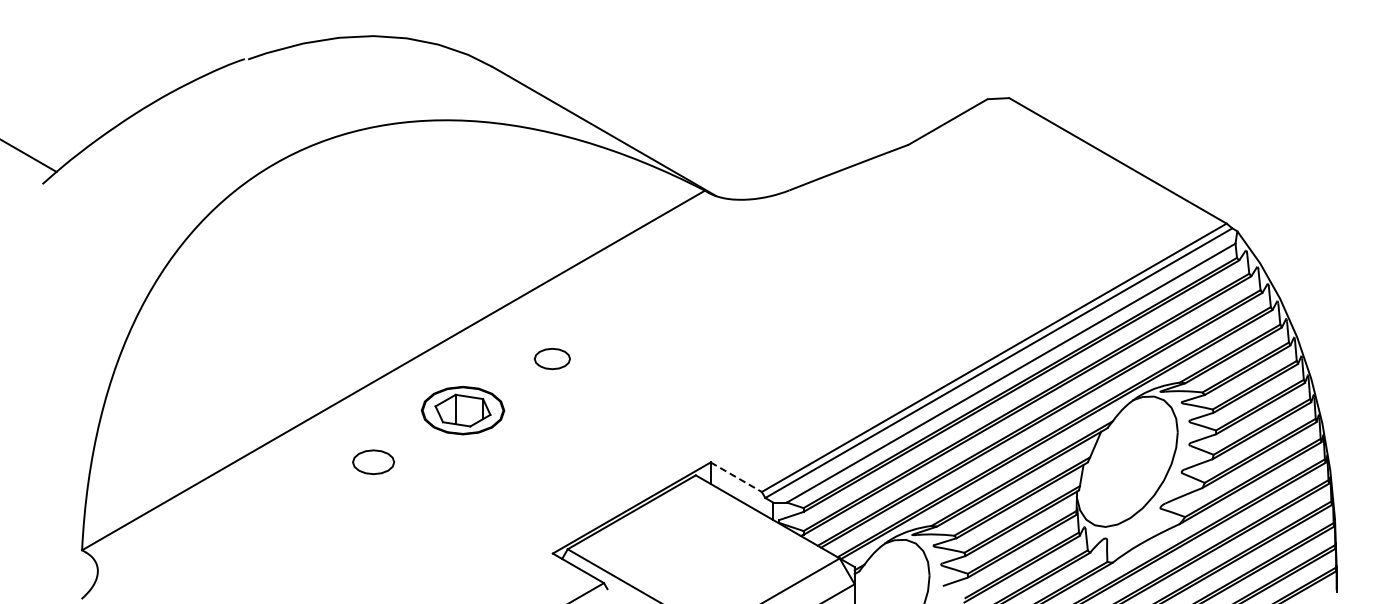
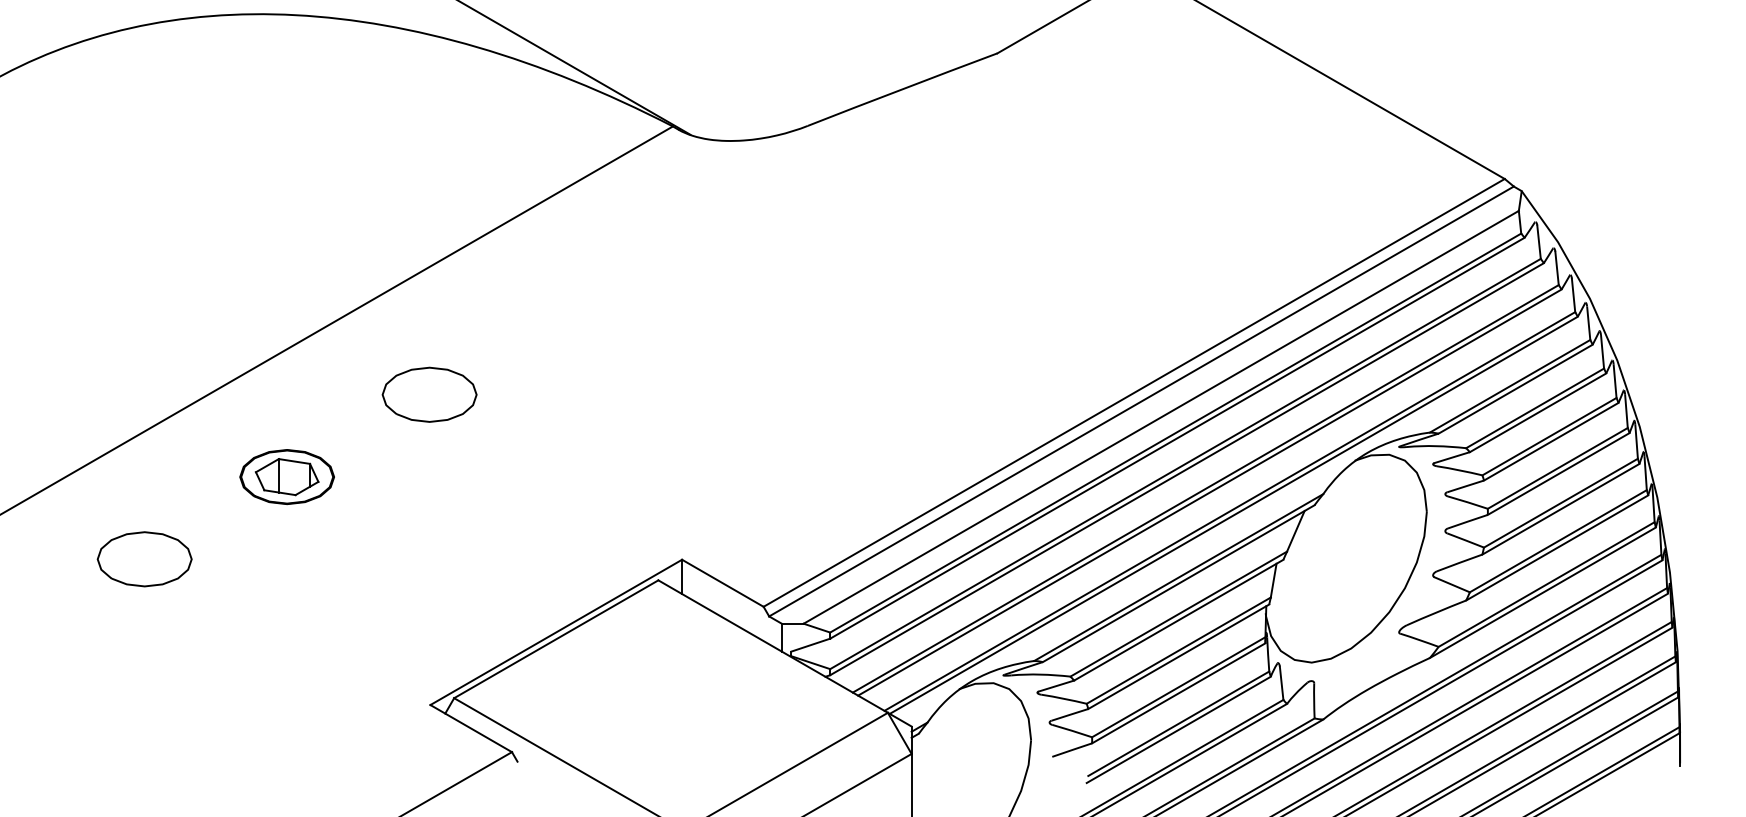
part: (552, 358) -> (429, 394), size x1.67
part: (462, 410) -> (286, 476), size x0.71
part: (373, 462) -> (144, 559), size x1.43
line: (736, 477) -> (723, 583), dashed -> solid

